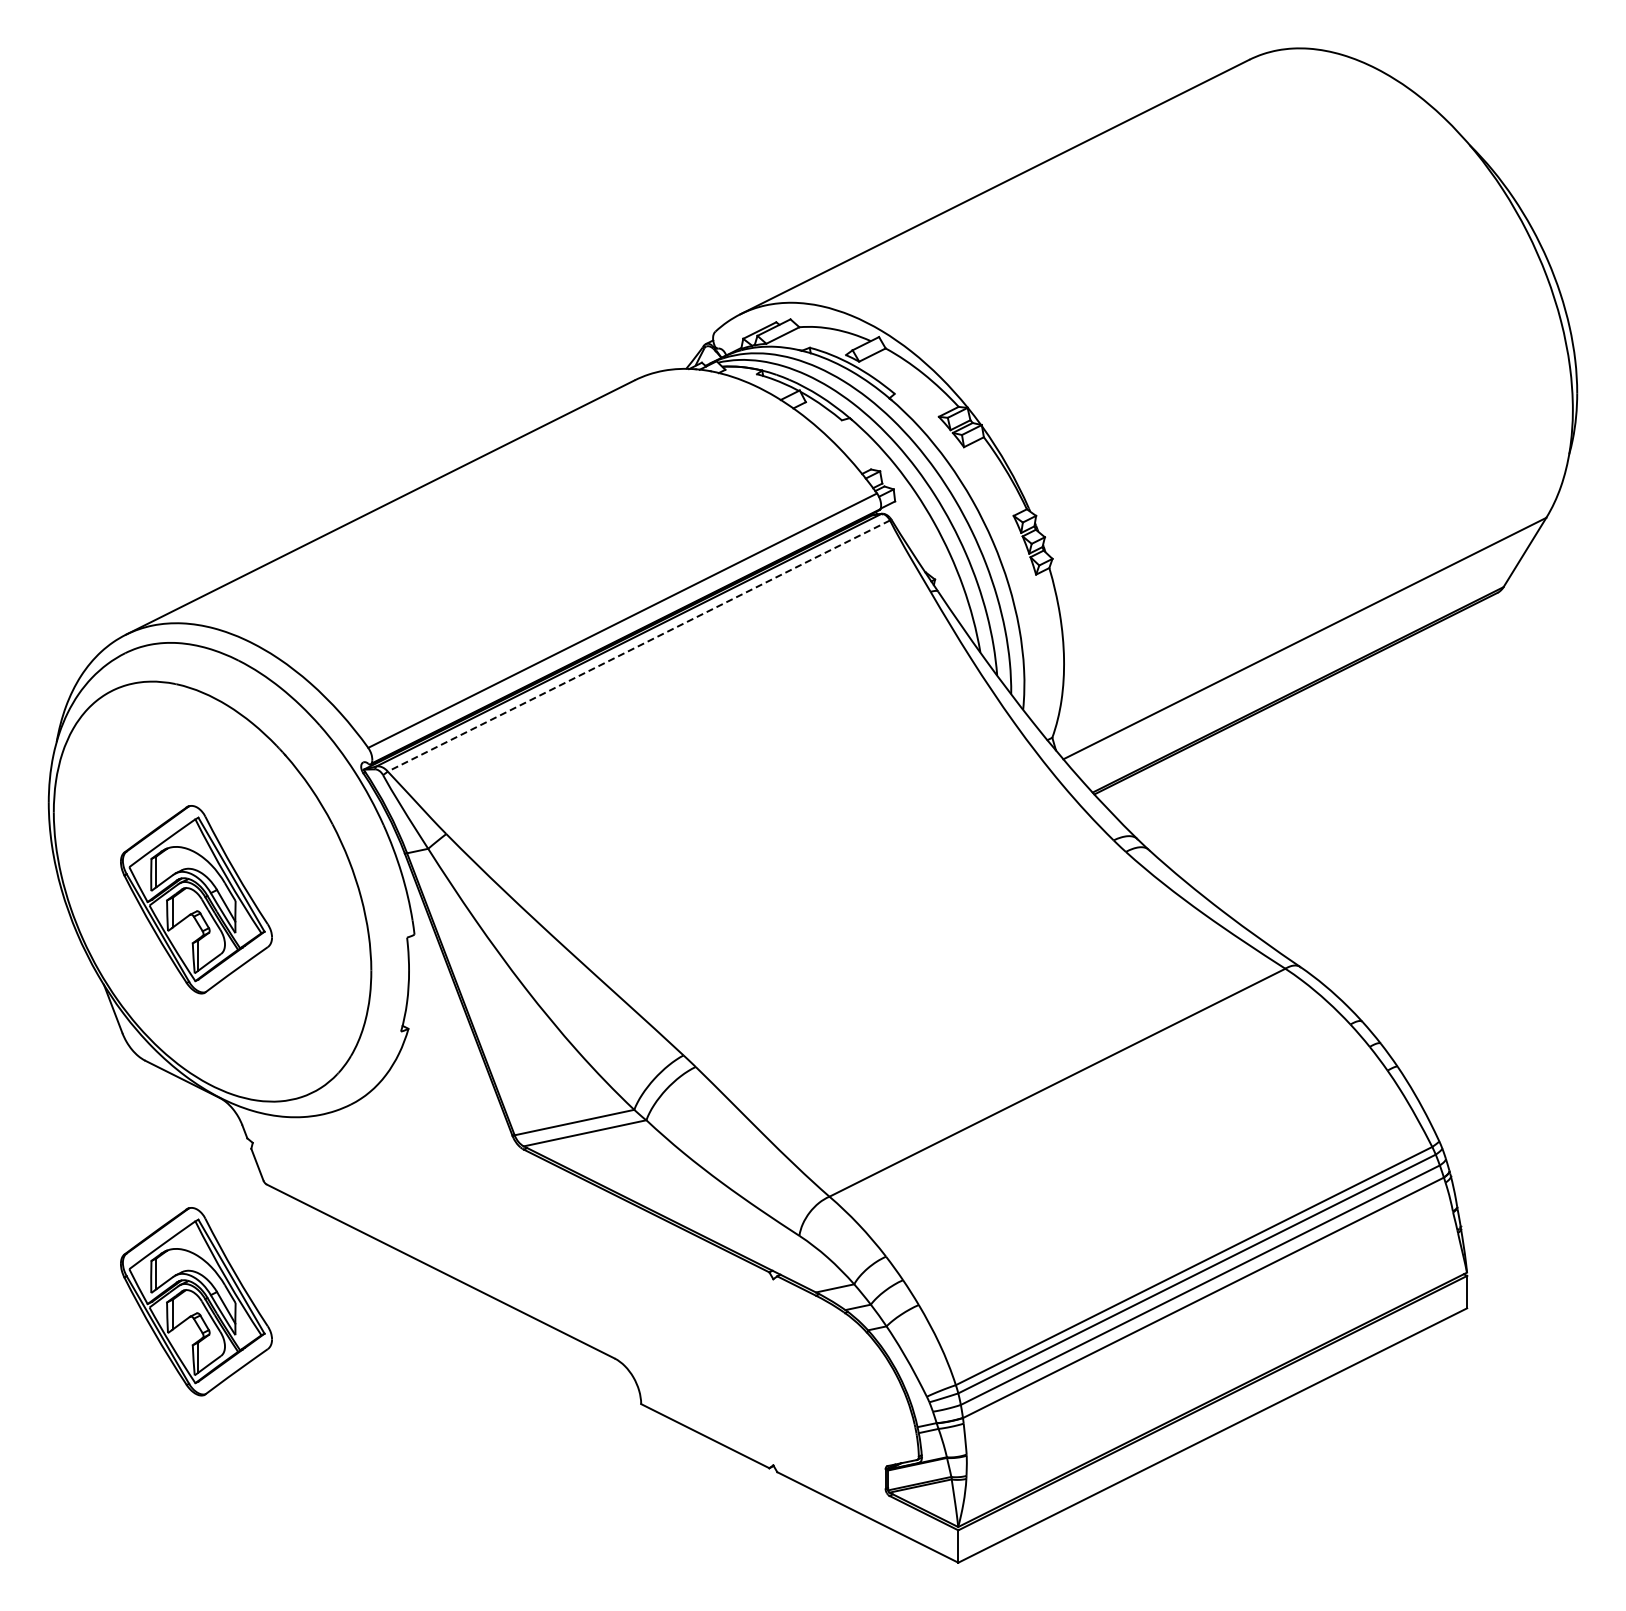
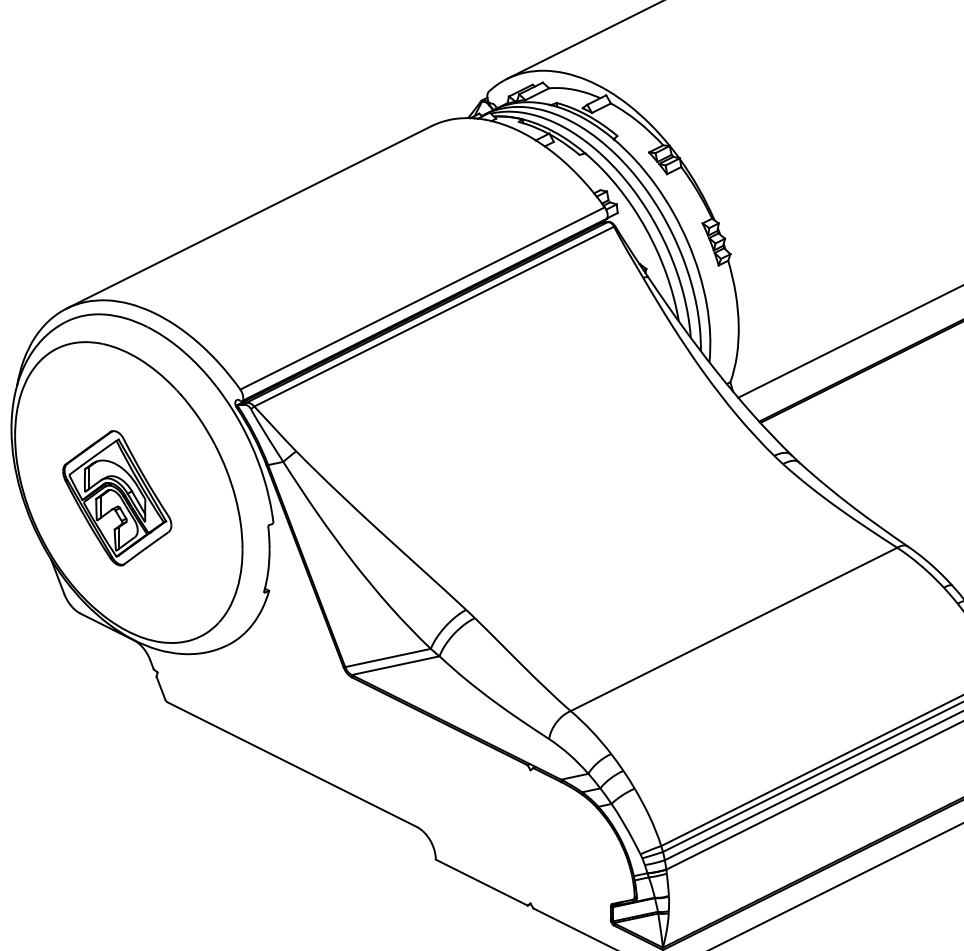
line: (638, 646) -> (433, 316), dashed -> solid
part: (196, 1301) -> (117, 786), removed

